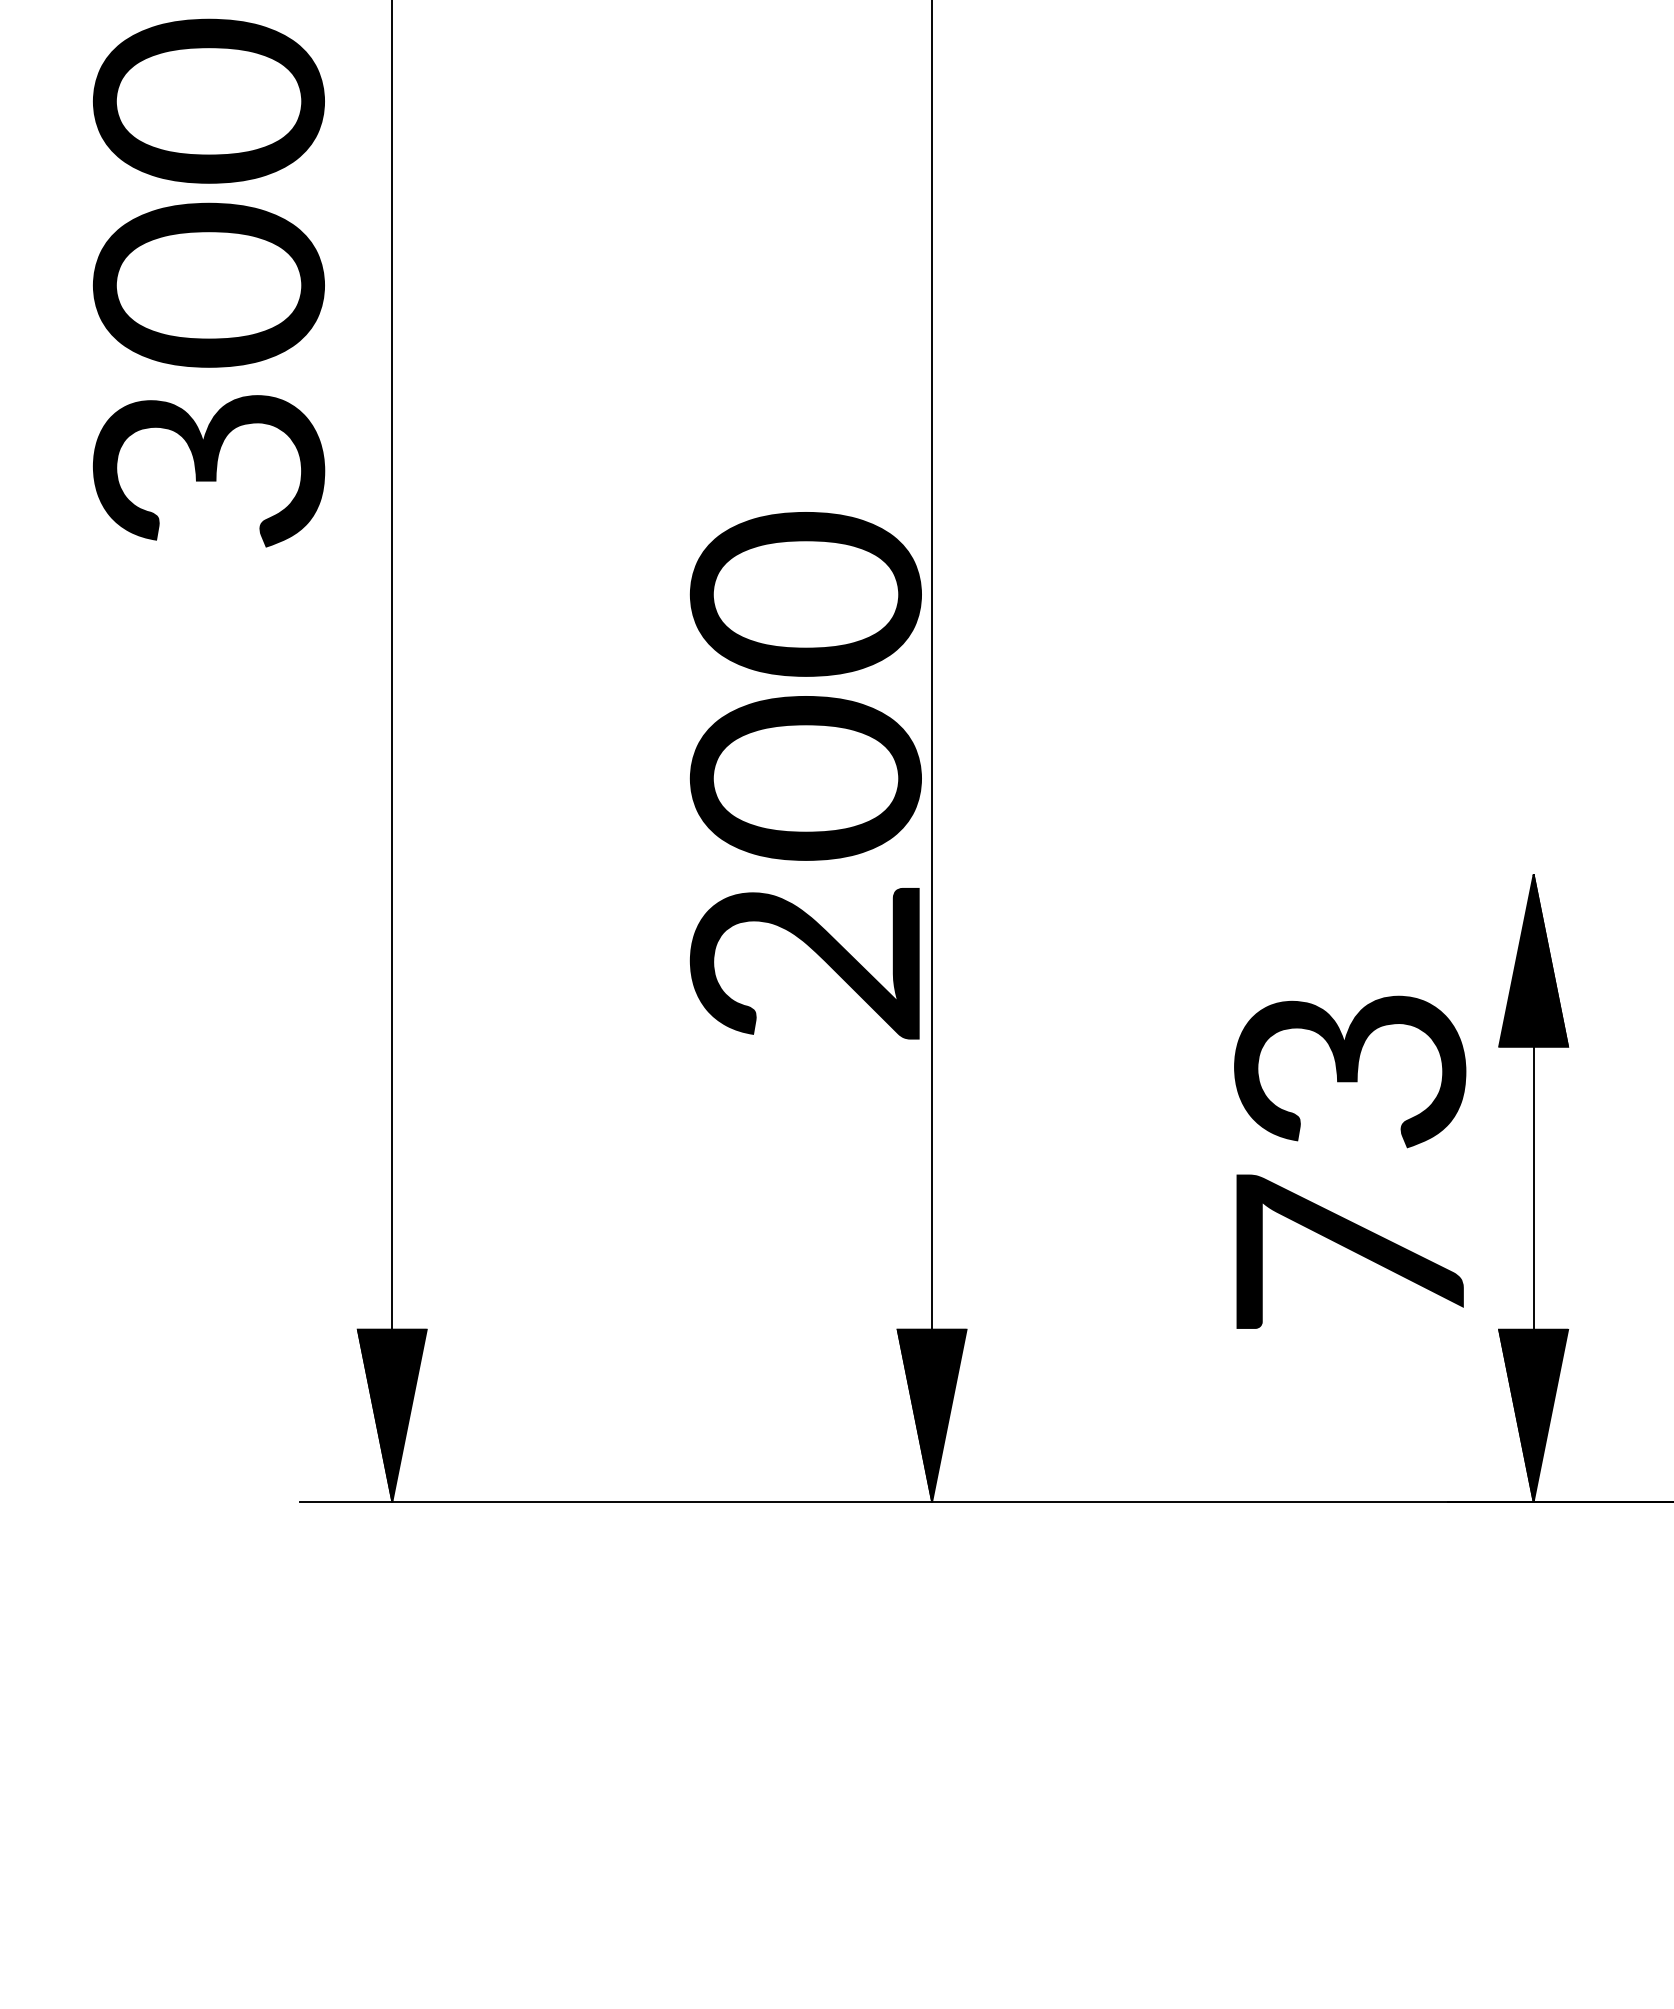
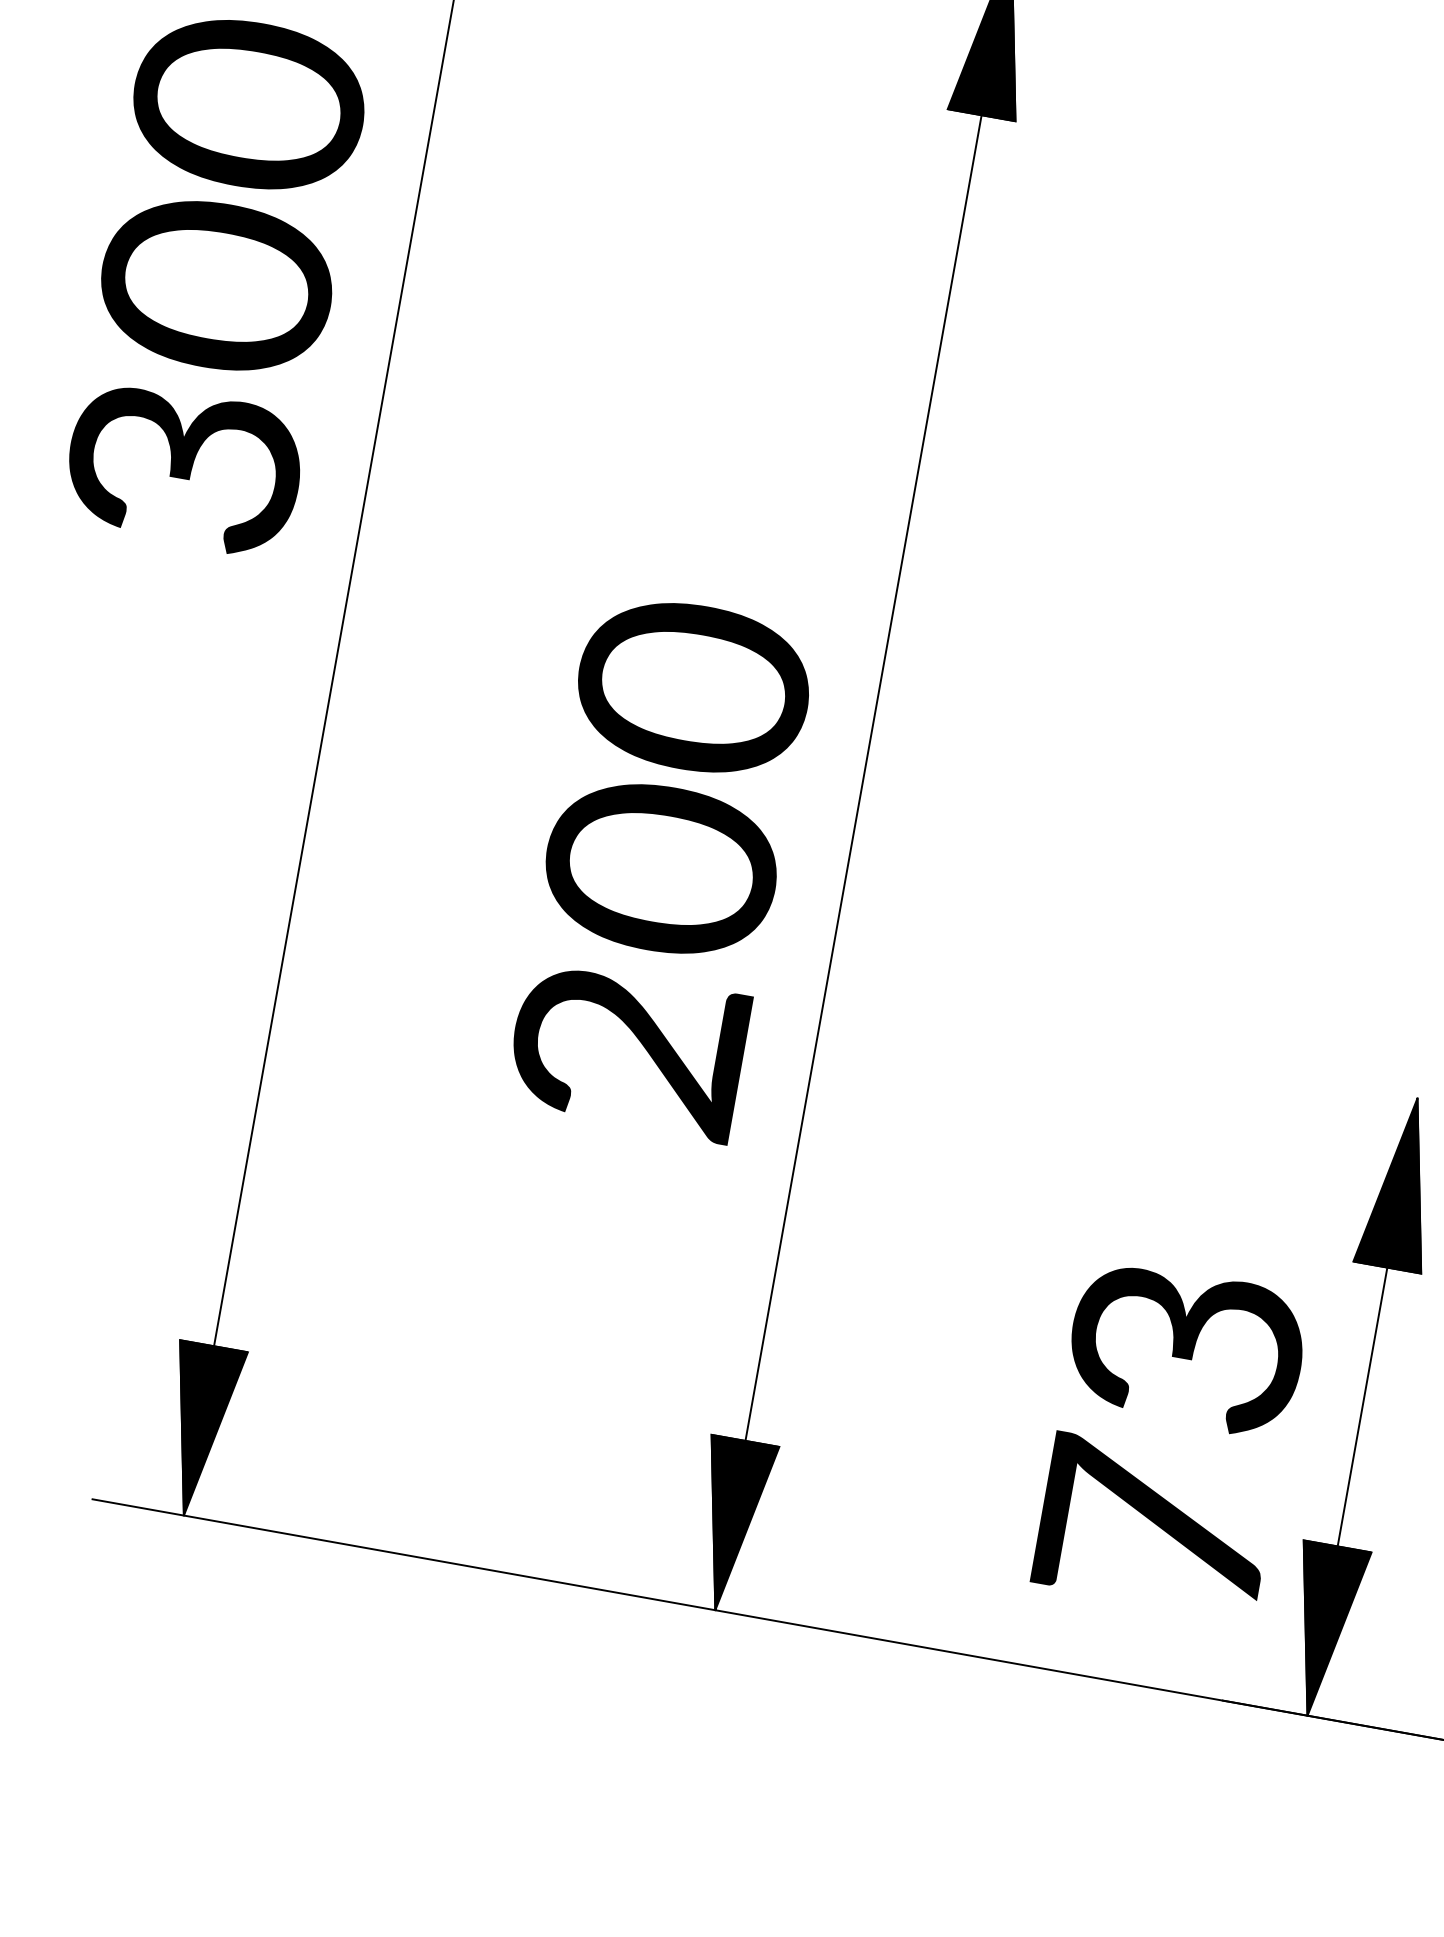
text: (805, 775) -> (661, 865), moved
text: (1350, 1161) -> (1171, 1437), moved

